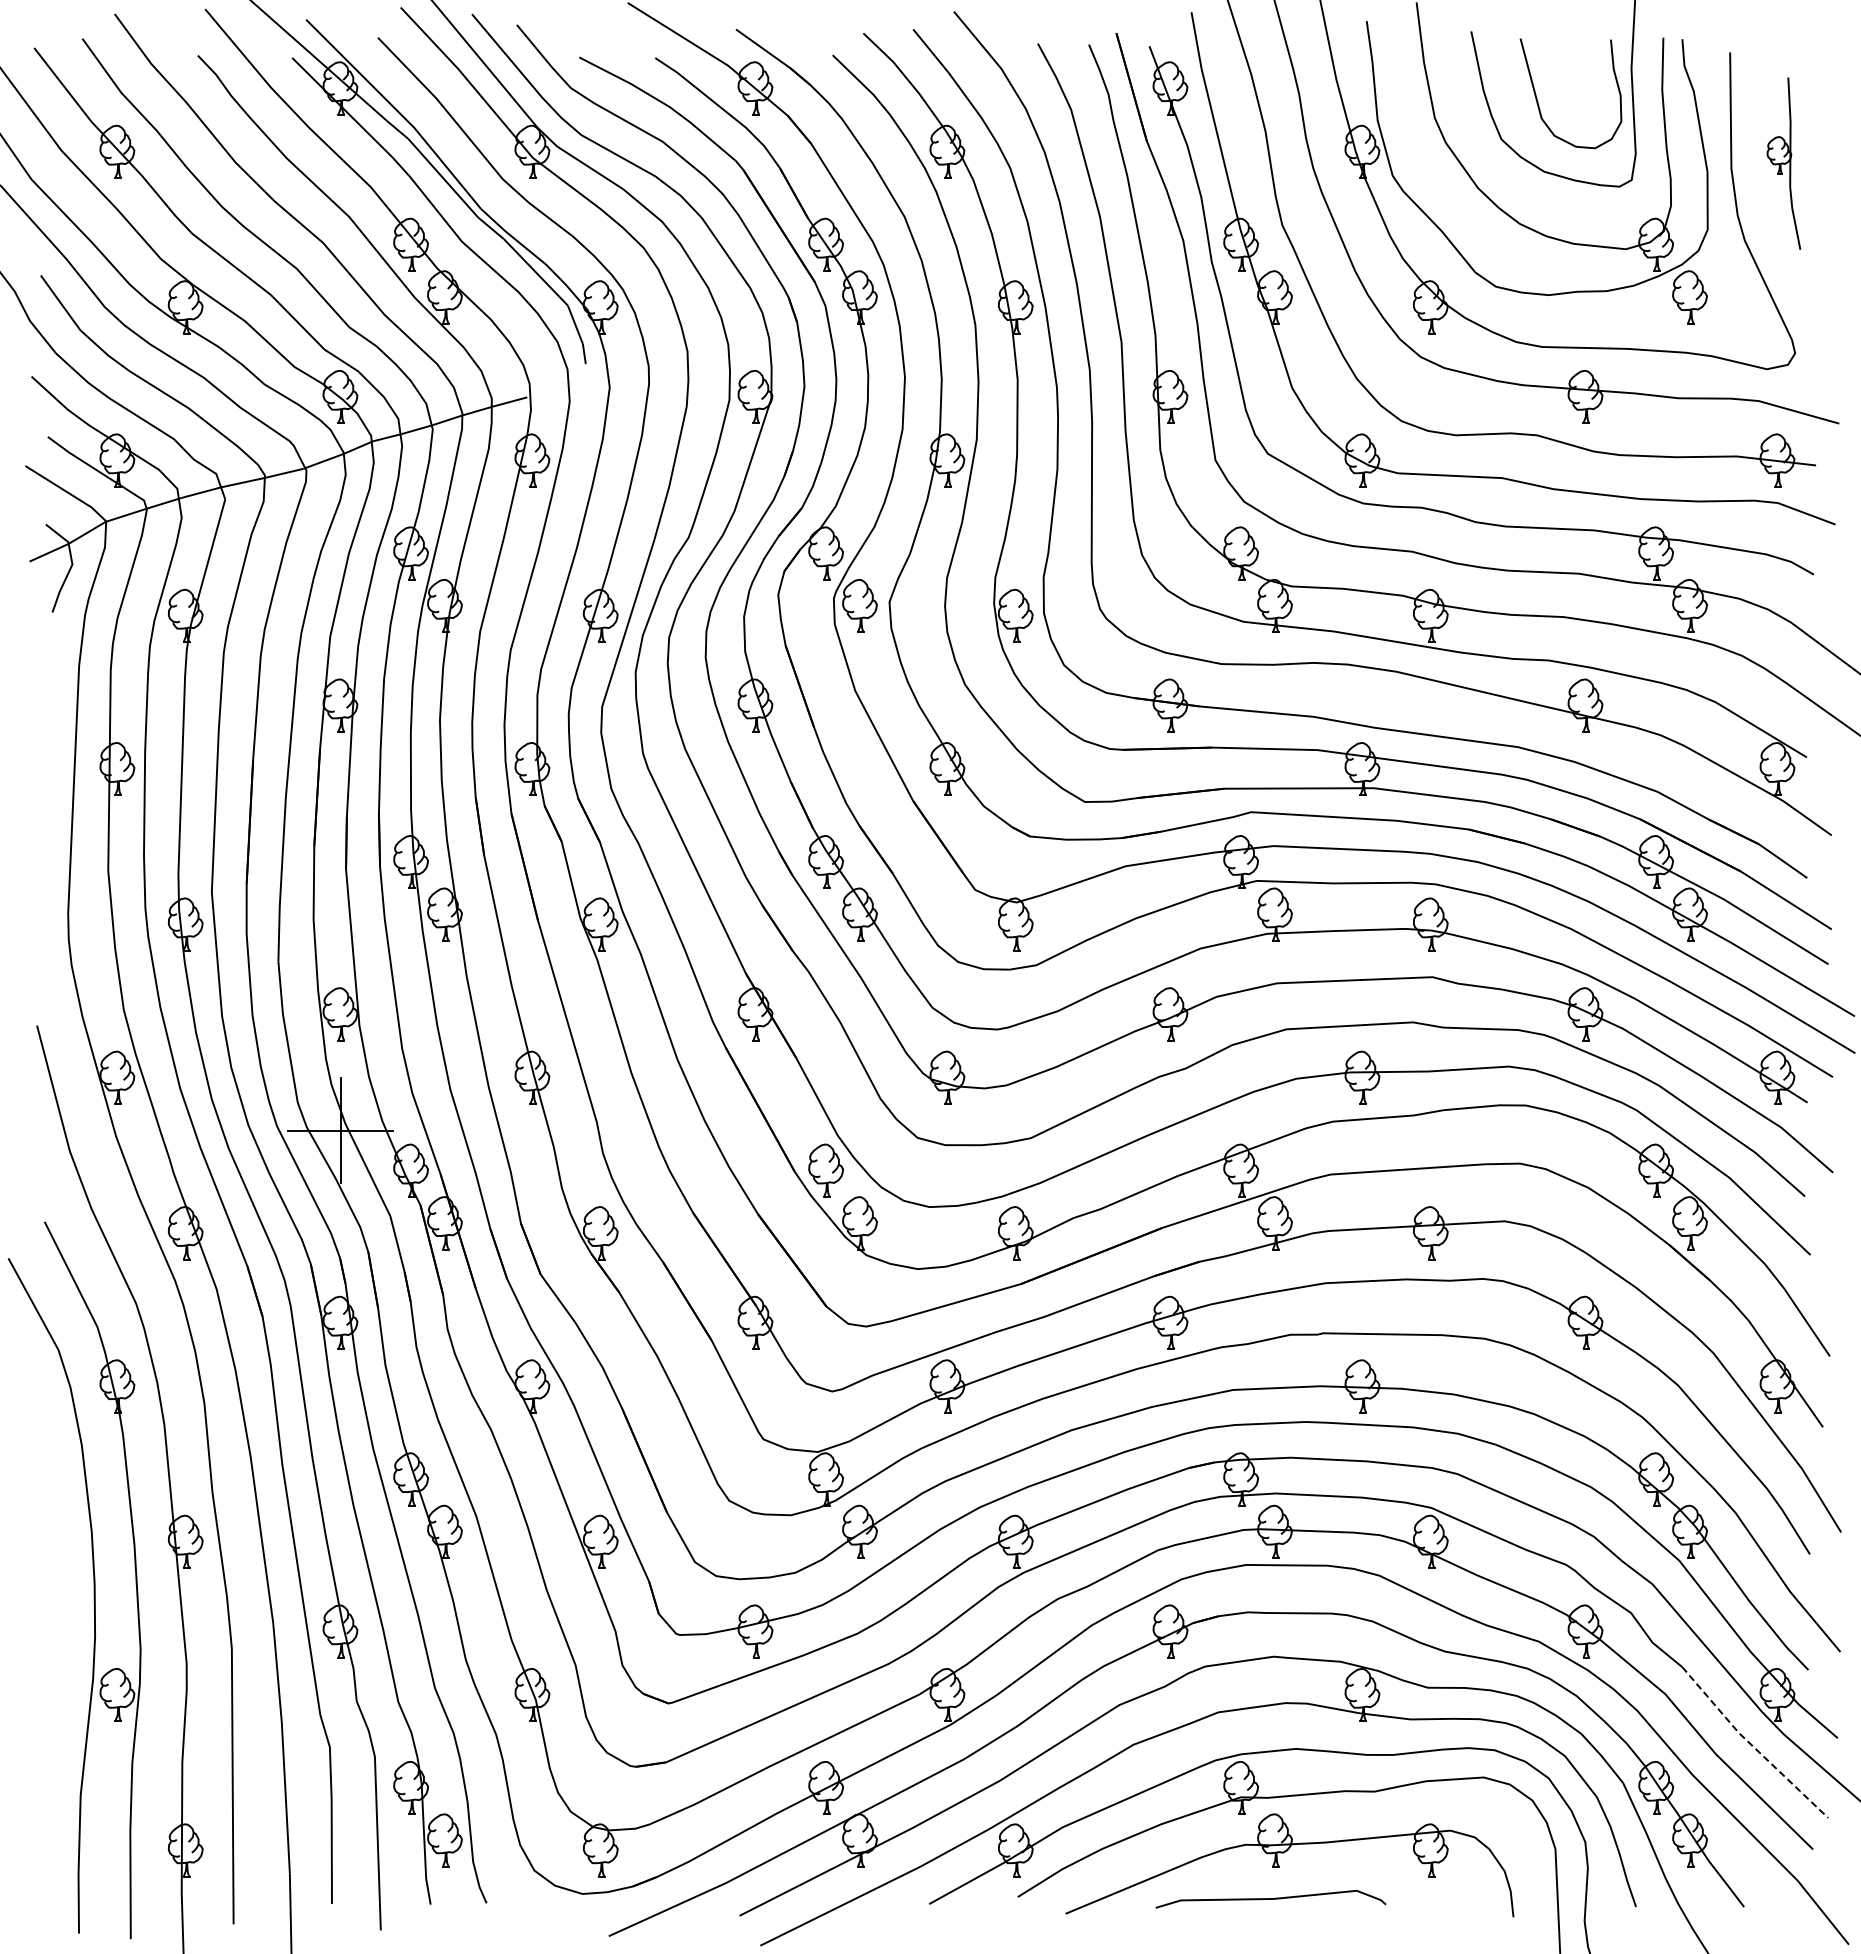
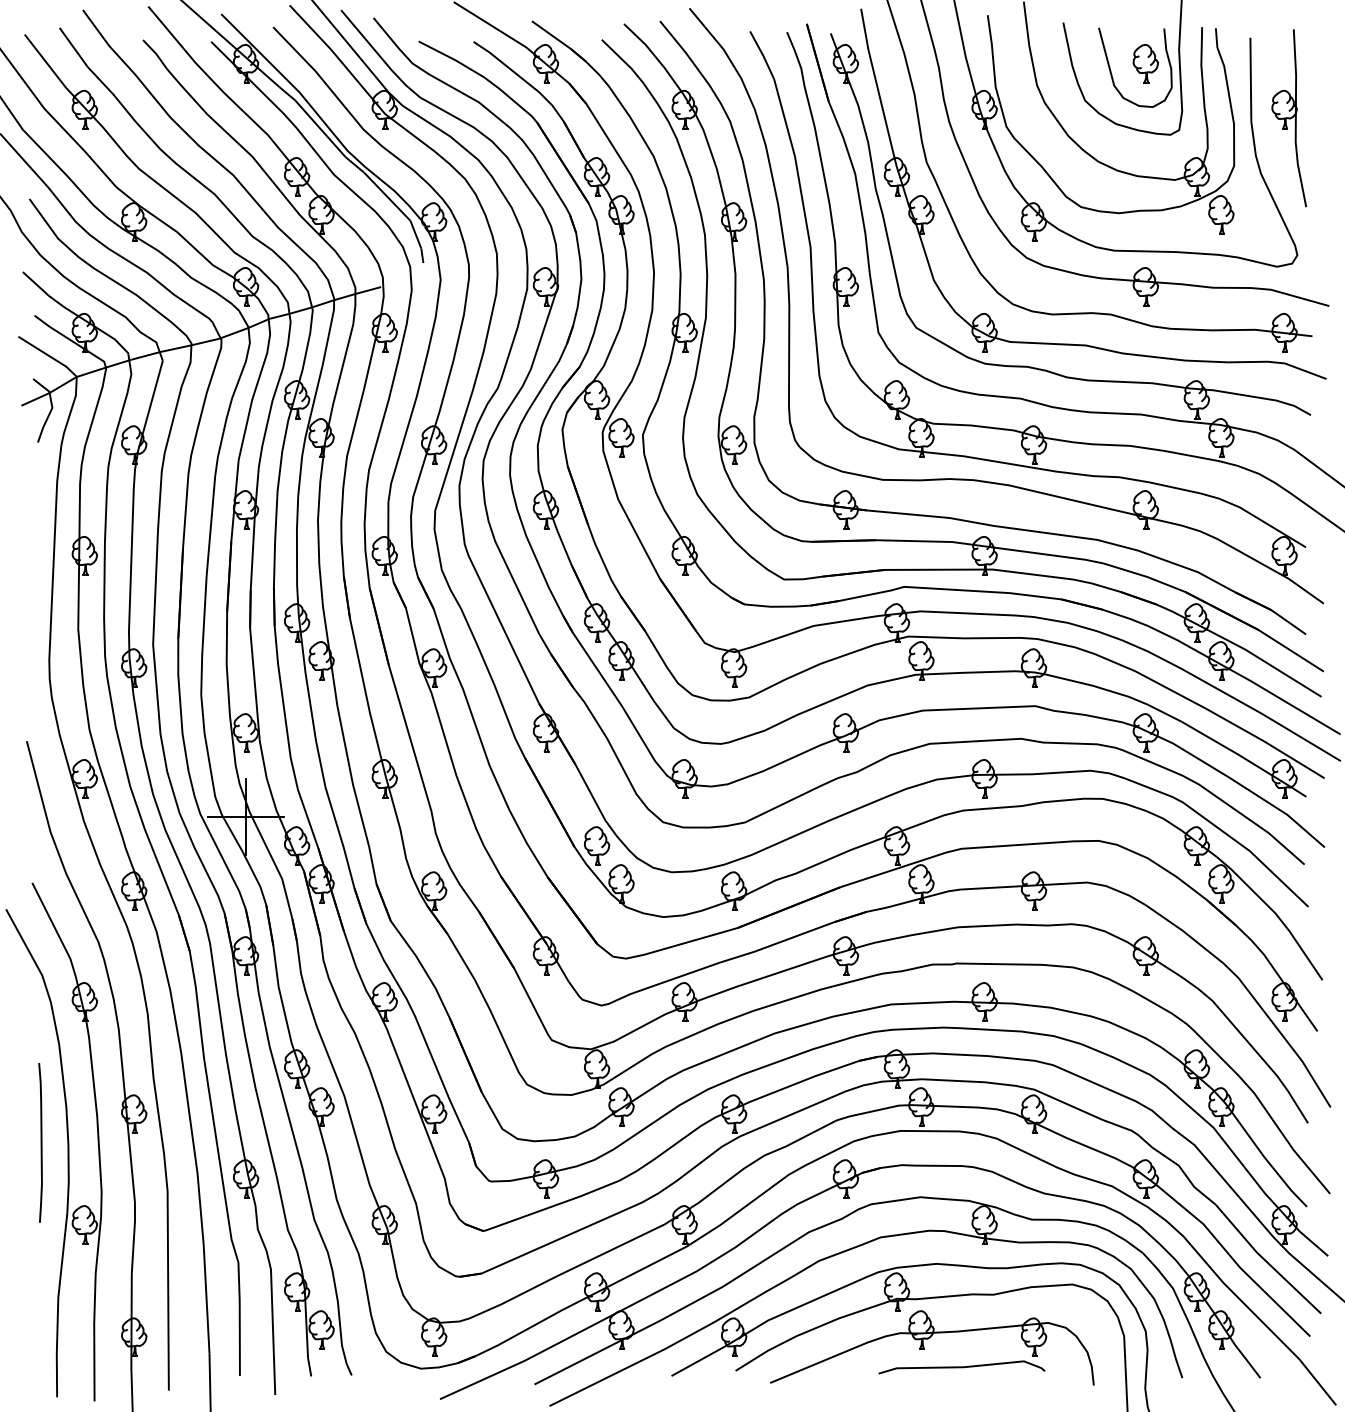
part: (1585, 88) -> (1145, 63), added
part: (1783, 163) -> (1288, 118), size x1.43
curve: (56, 1581) -> (40, 1142), added
line: (1751, 1745) -> (1265, 1261), dashed -> solid
curve: (1270, 1898) -> (961, 1366), moved

